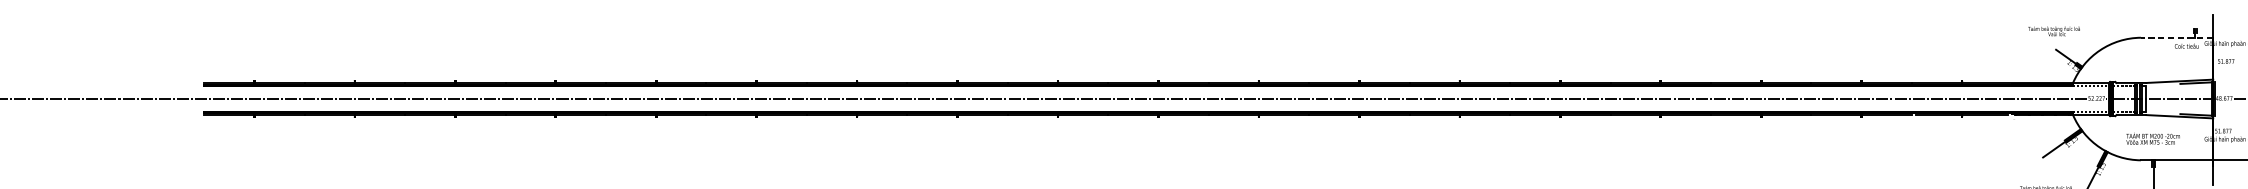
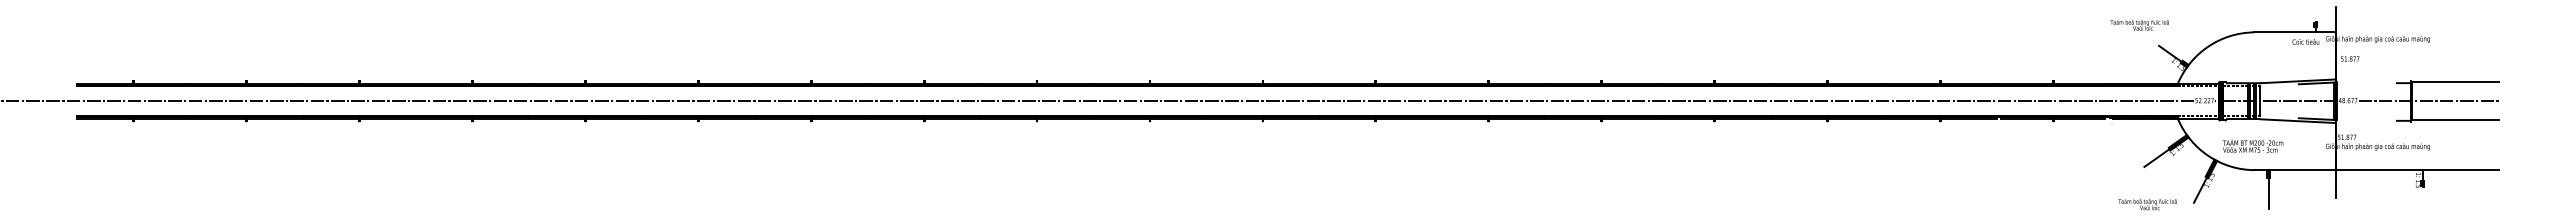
text: (2053, 31) -> (2139, 25), moved
line: (2177, 37) -> (2295, 32), dashed -> solid
text: (2153, 138) -> (2253, 145), moved

